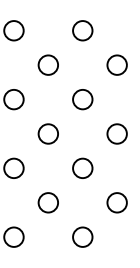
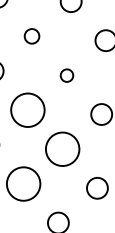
circle: (47, 64) -> (31, 35), size x0.7
circle: (82, 99) -> (66, 75), size x0.6
circle: (48, 133) -> (28, 109), size x1.6
circle: (82, 168) -> (62, 149), size x1.6
circle: (48, 202) -> (23, 183), size x1.6

